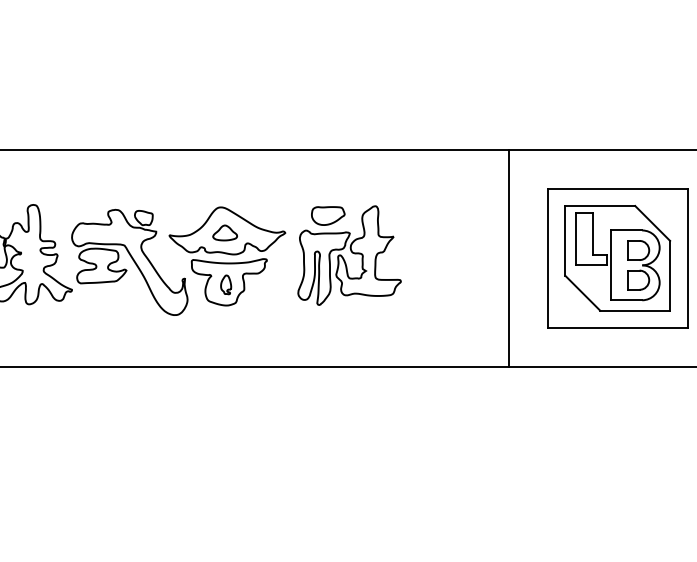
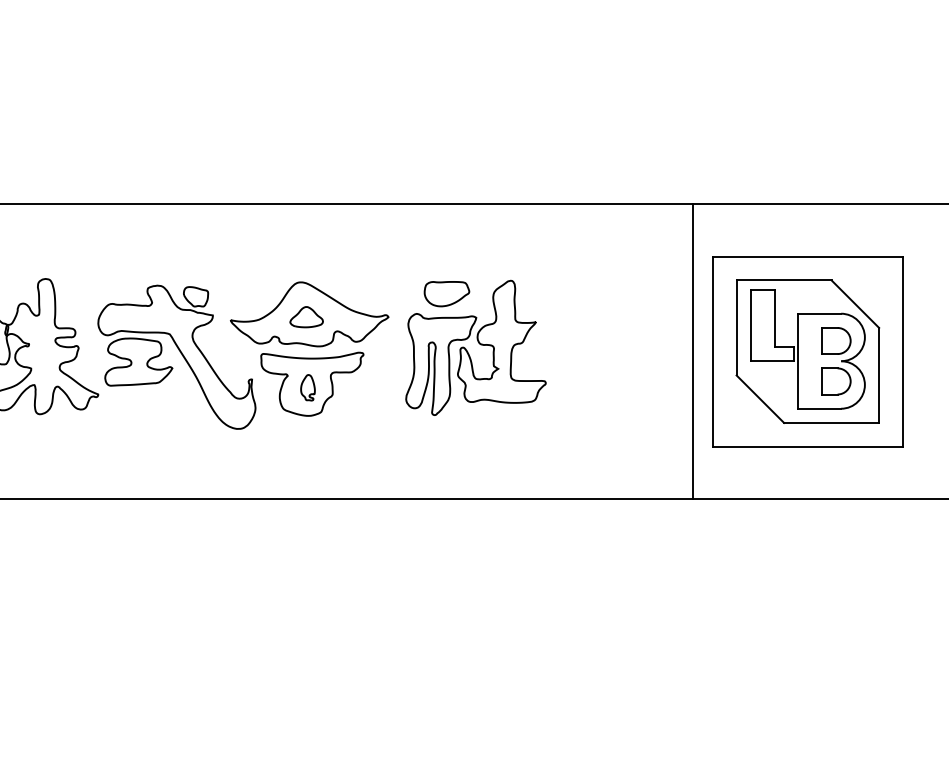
part: (617, 258) -> (807, 351), moved

